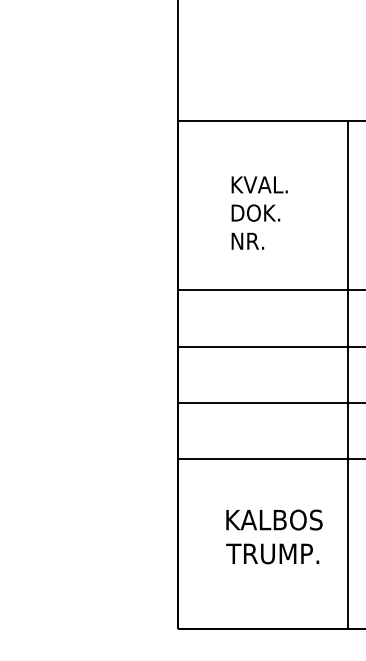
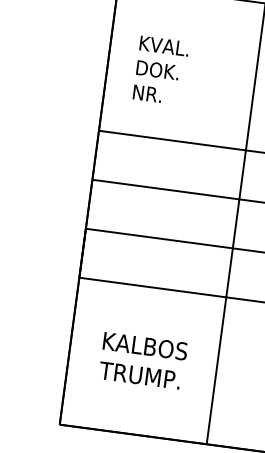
text: (259, 212) -> (161, 70), moved
text: (274, 536) -> (143, 360), moved

